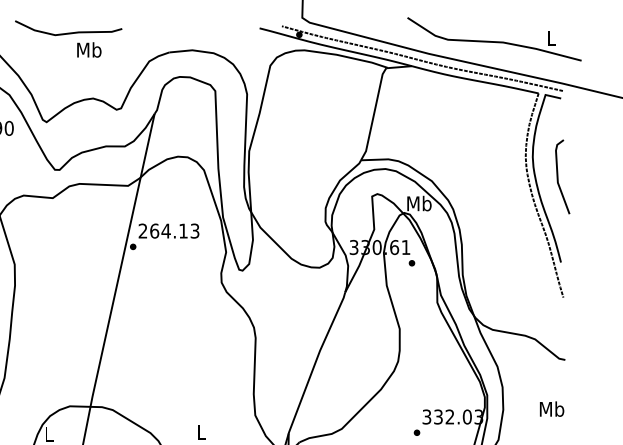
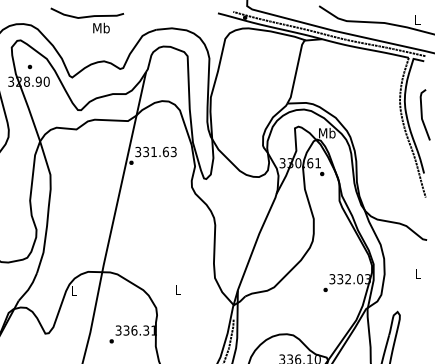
text: (162, 230) -> (151, 151), 264.13 -> 331.63
text: (551, 408) -> (417, 273), Mb -> L

